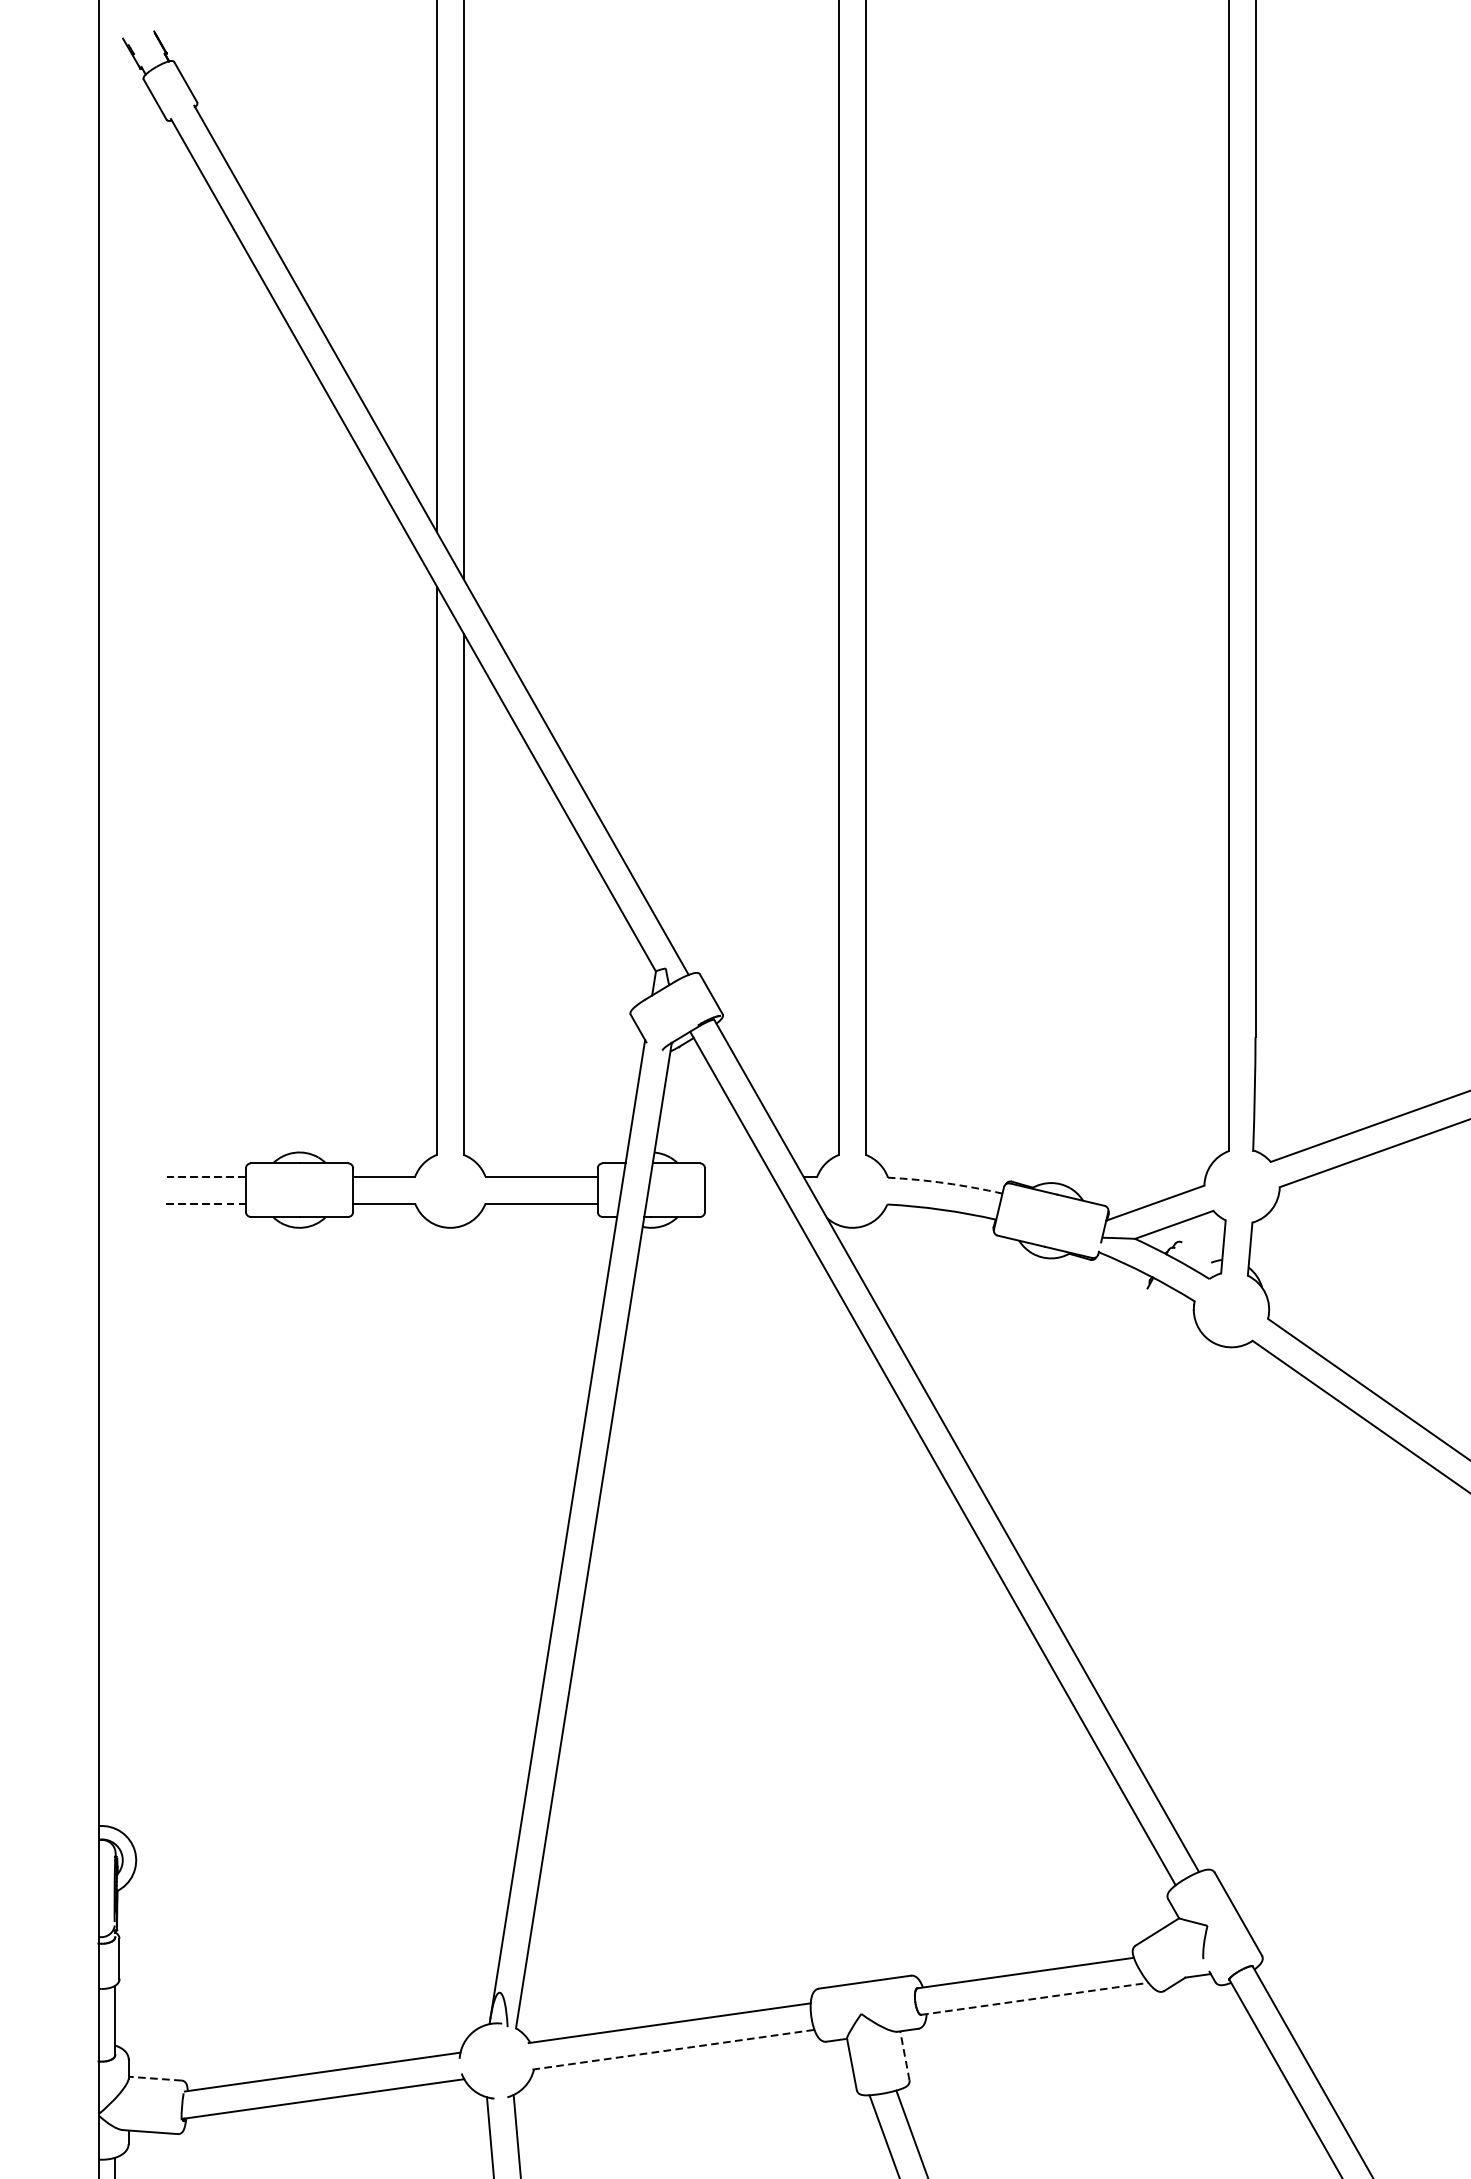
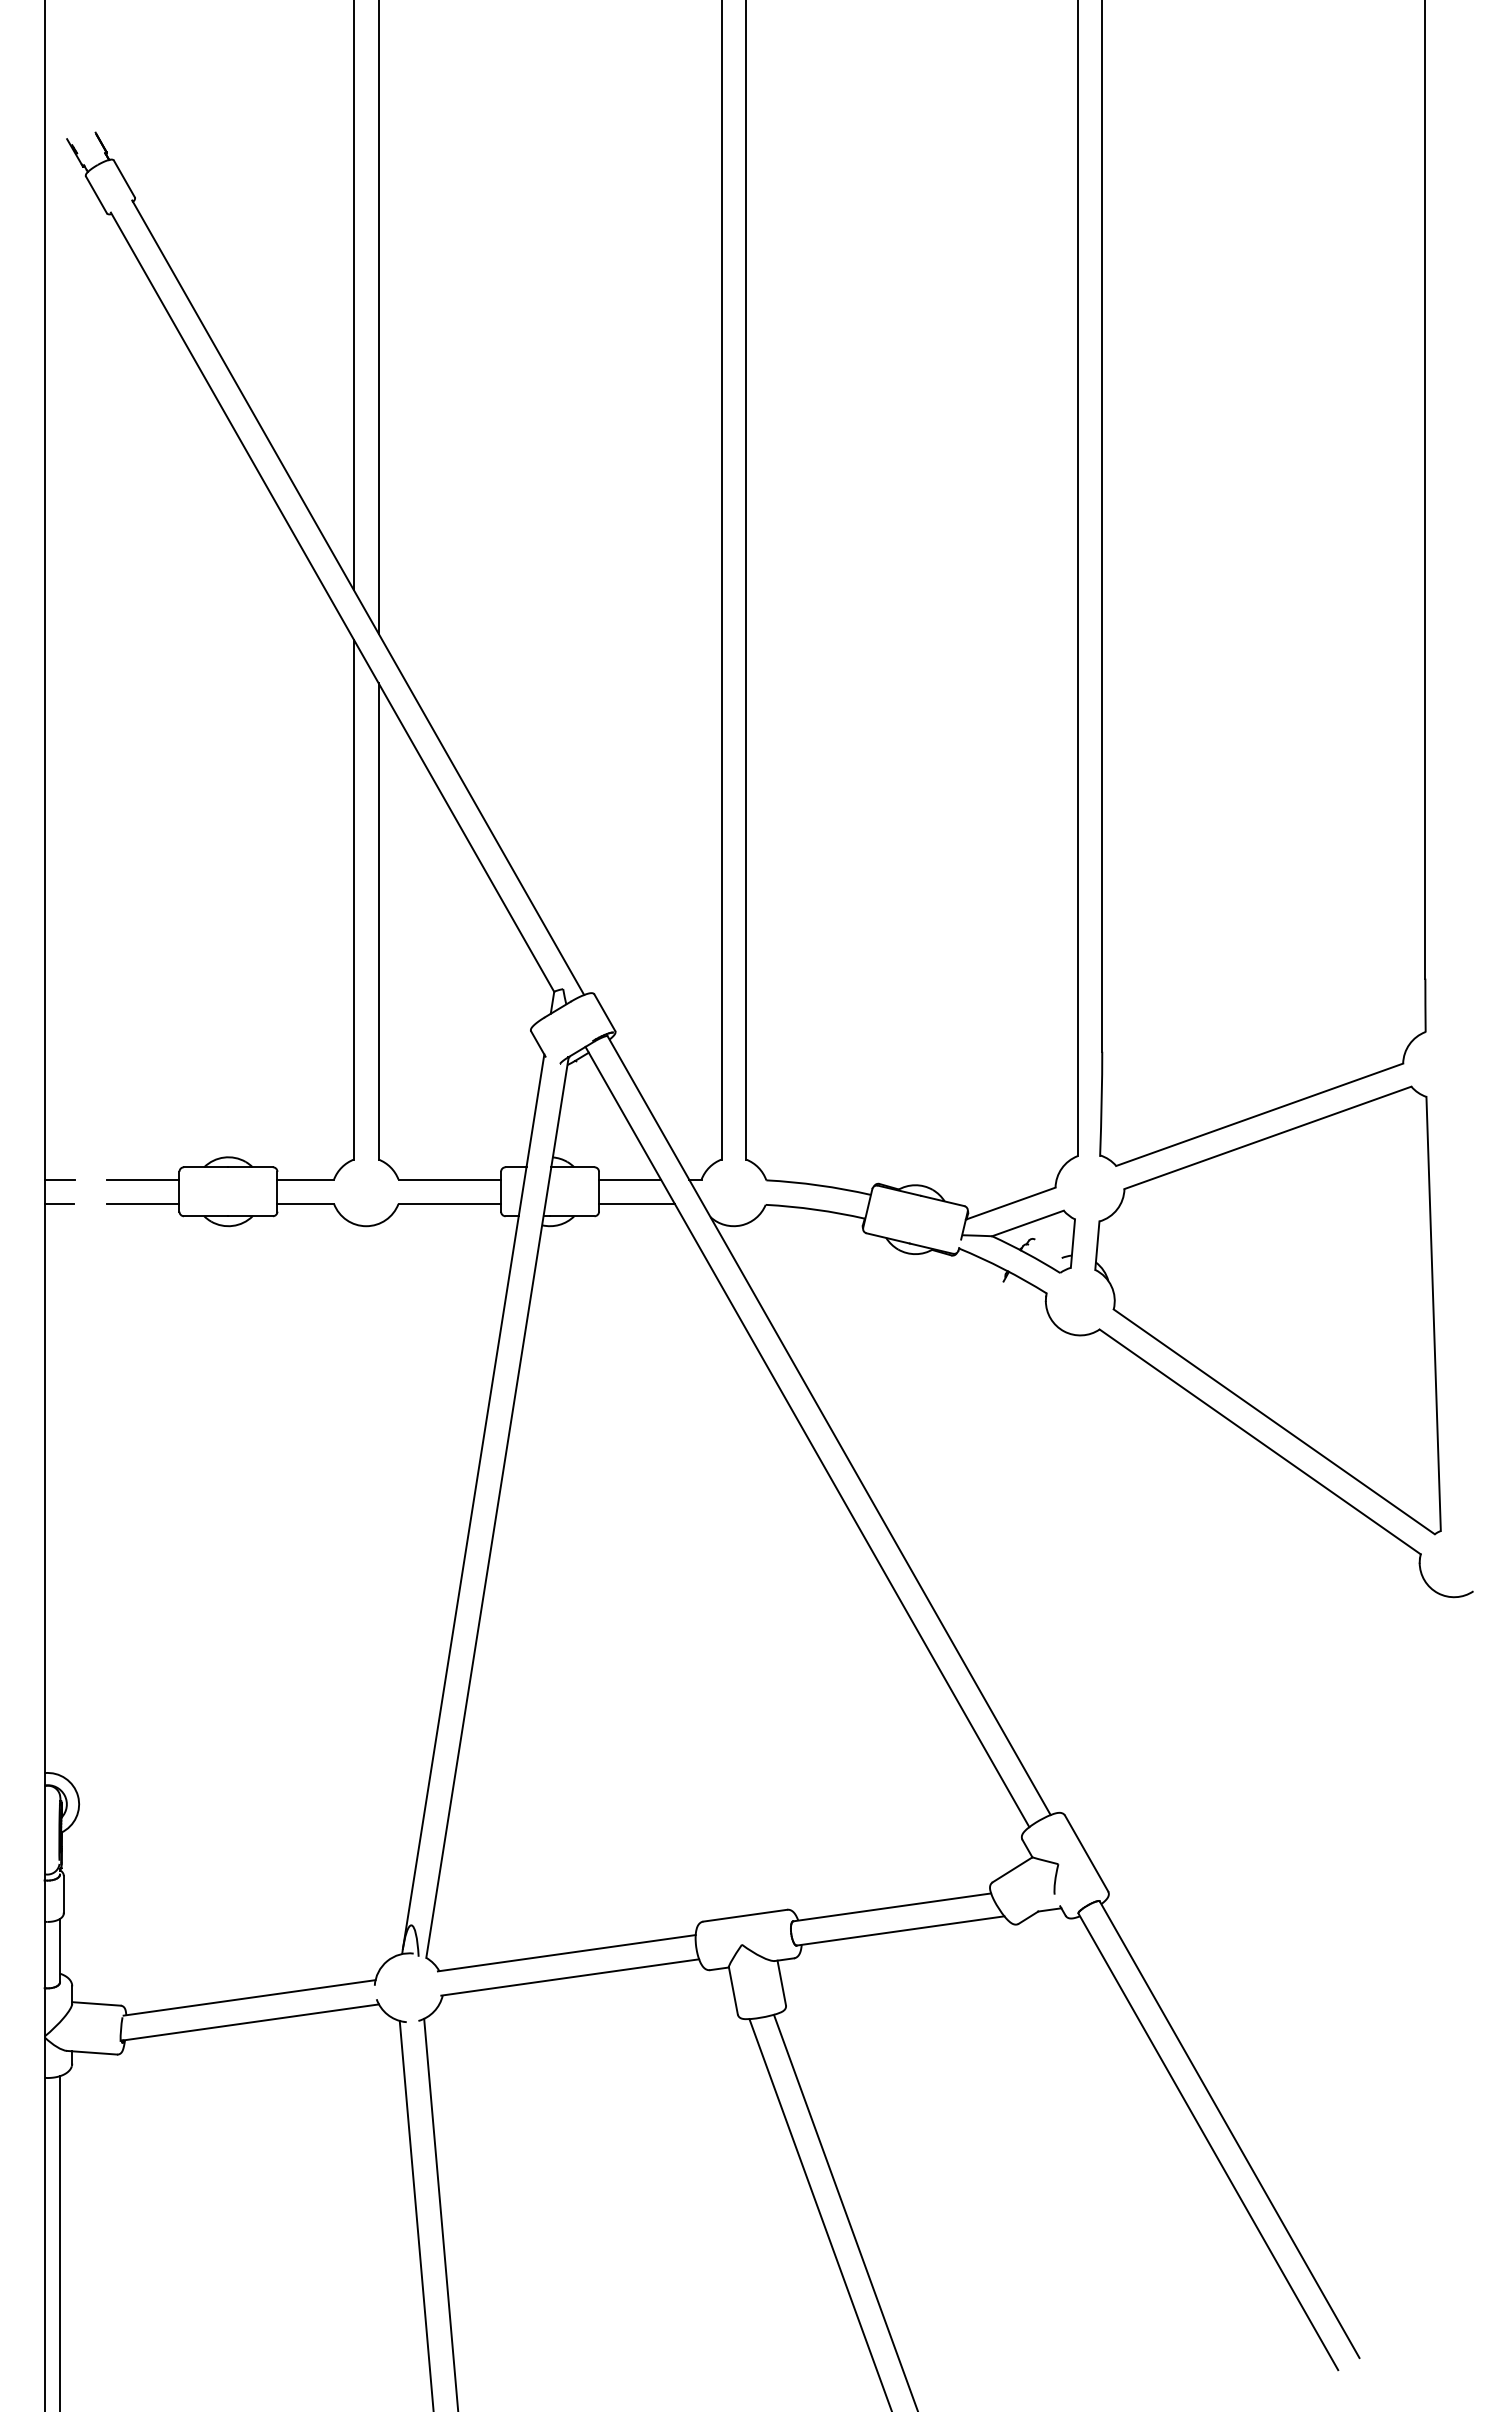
line: (114, 1176) -> (59, 1179), added
line: (205, 1176) -> (142, 1179), dashed -> solid
line: (738, 1176) -> (629, 1179), added
arc: (945, 1183) -> (818, 1185), dashed -> solid
line: (114, 1204) -> (59, 1204), added
line: (206, 1204) -> (143, 1204), dashed -> solid
line: (745, 1204) -> (636, 1204), added
line: (1034, 1998) -> (900, 1930), dashed -> solid
line: (673, 2049) -> (570, 1977), dashed -> solid
line: (904, 2056) -> (781, 1983), dashed -> solid
line: (154, 2078) -> (95, 2003), dashed -> solid

